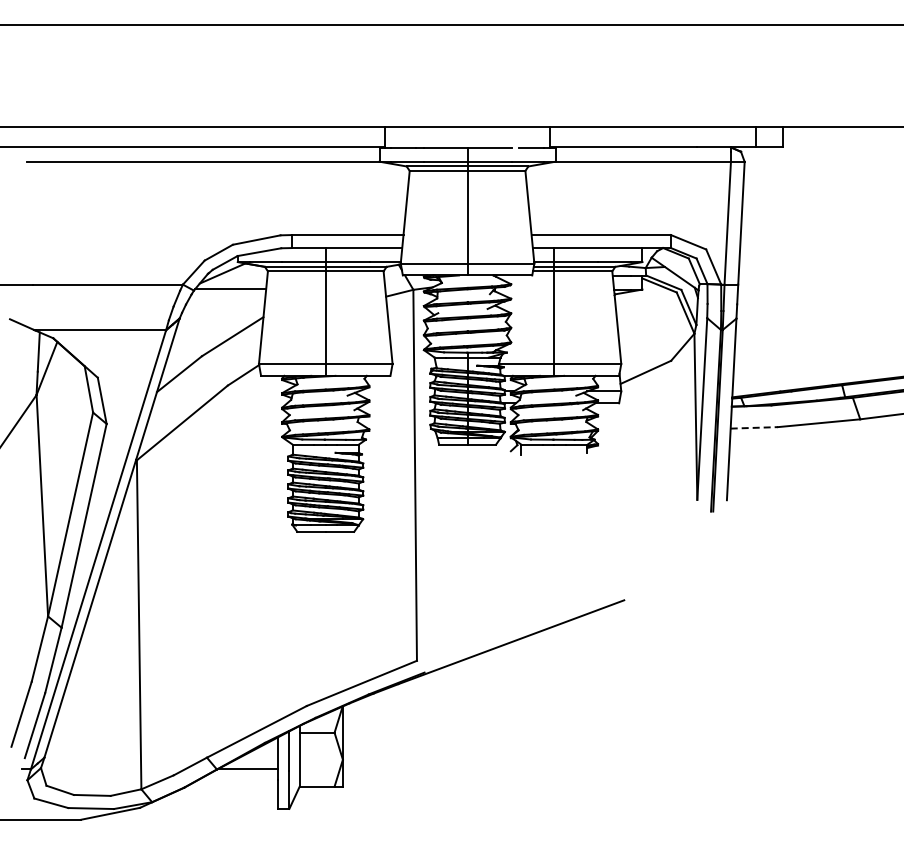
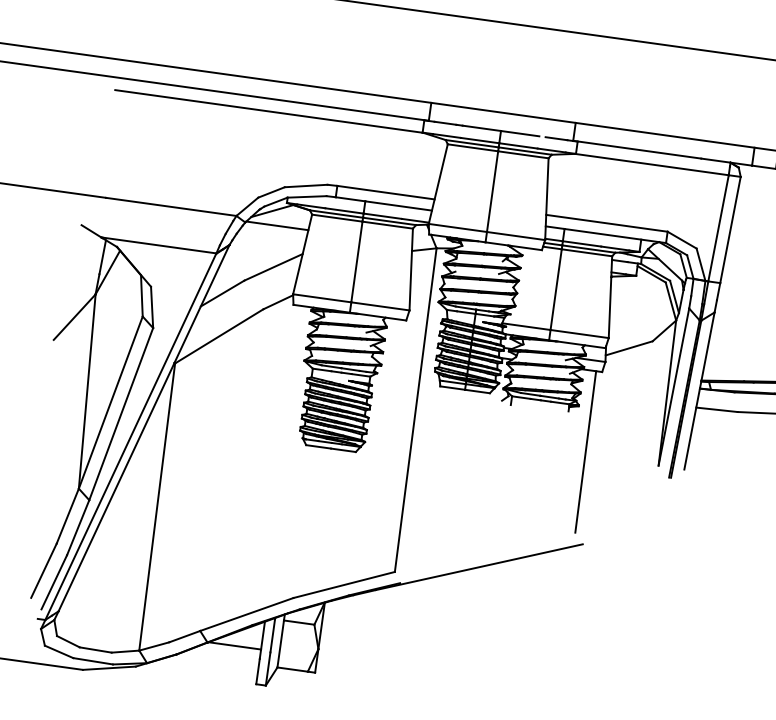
line: (754, 427) -> (717, 409), dashed -> solid
line: (613, 495) -> (586, 451), added

